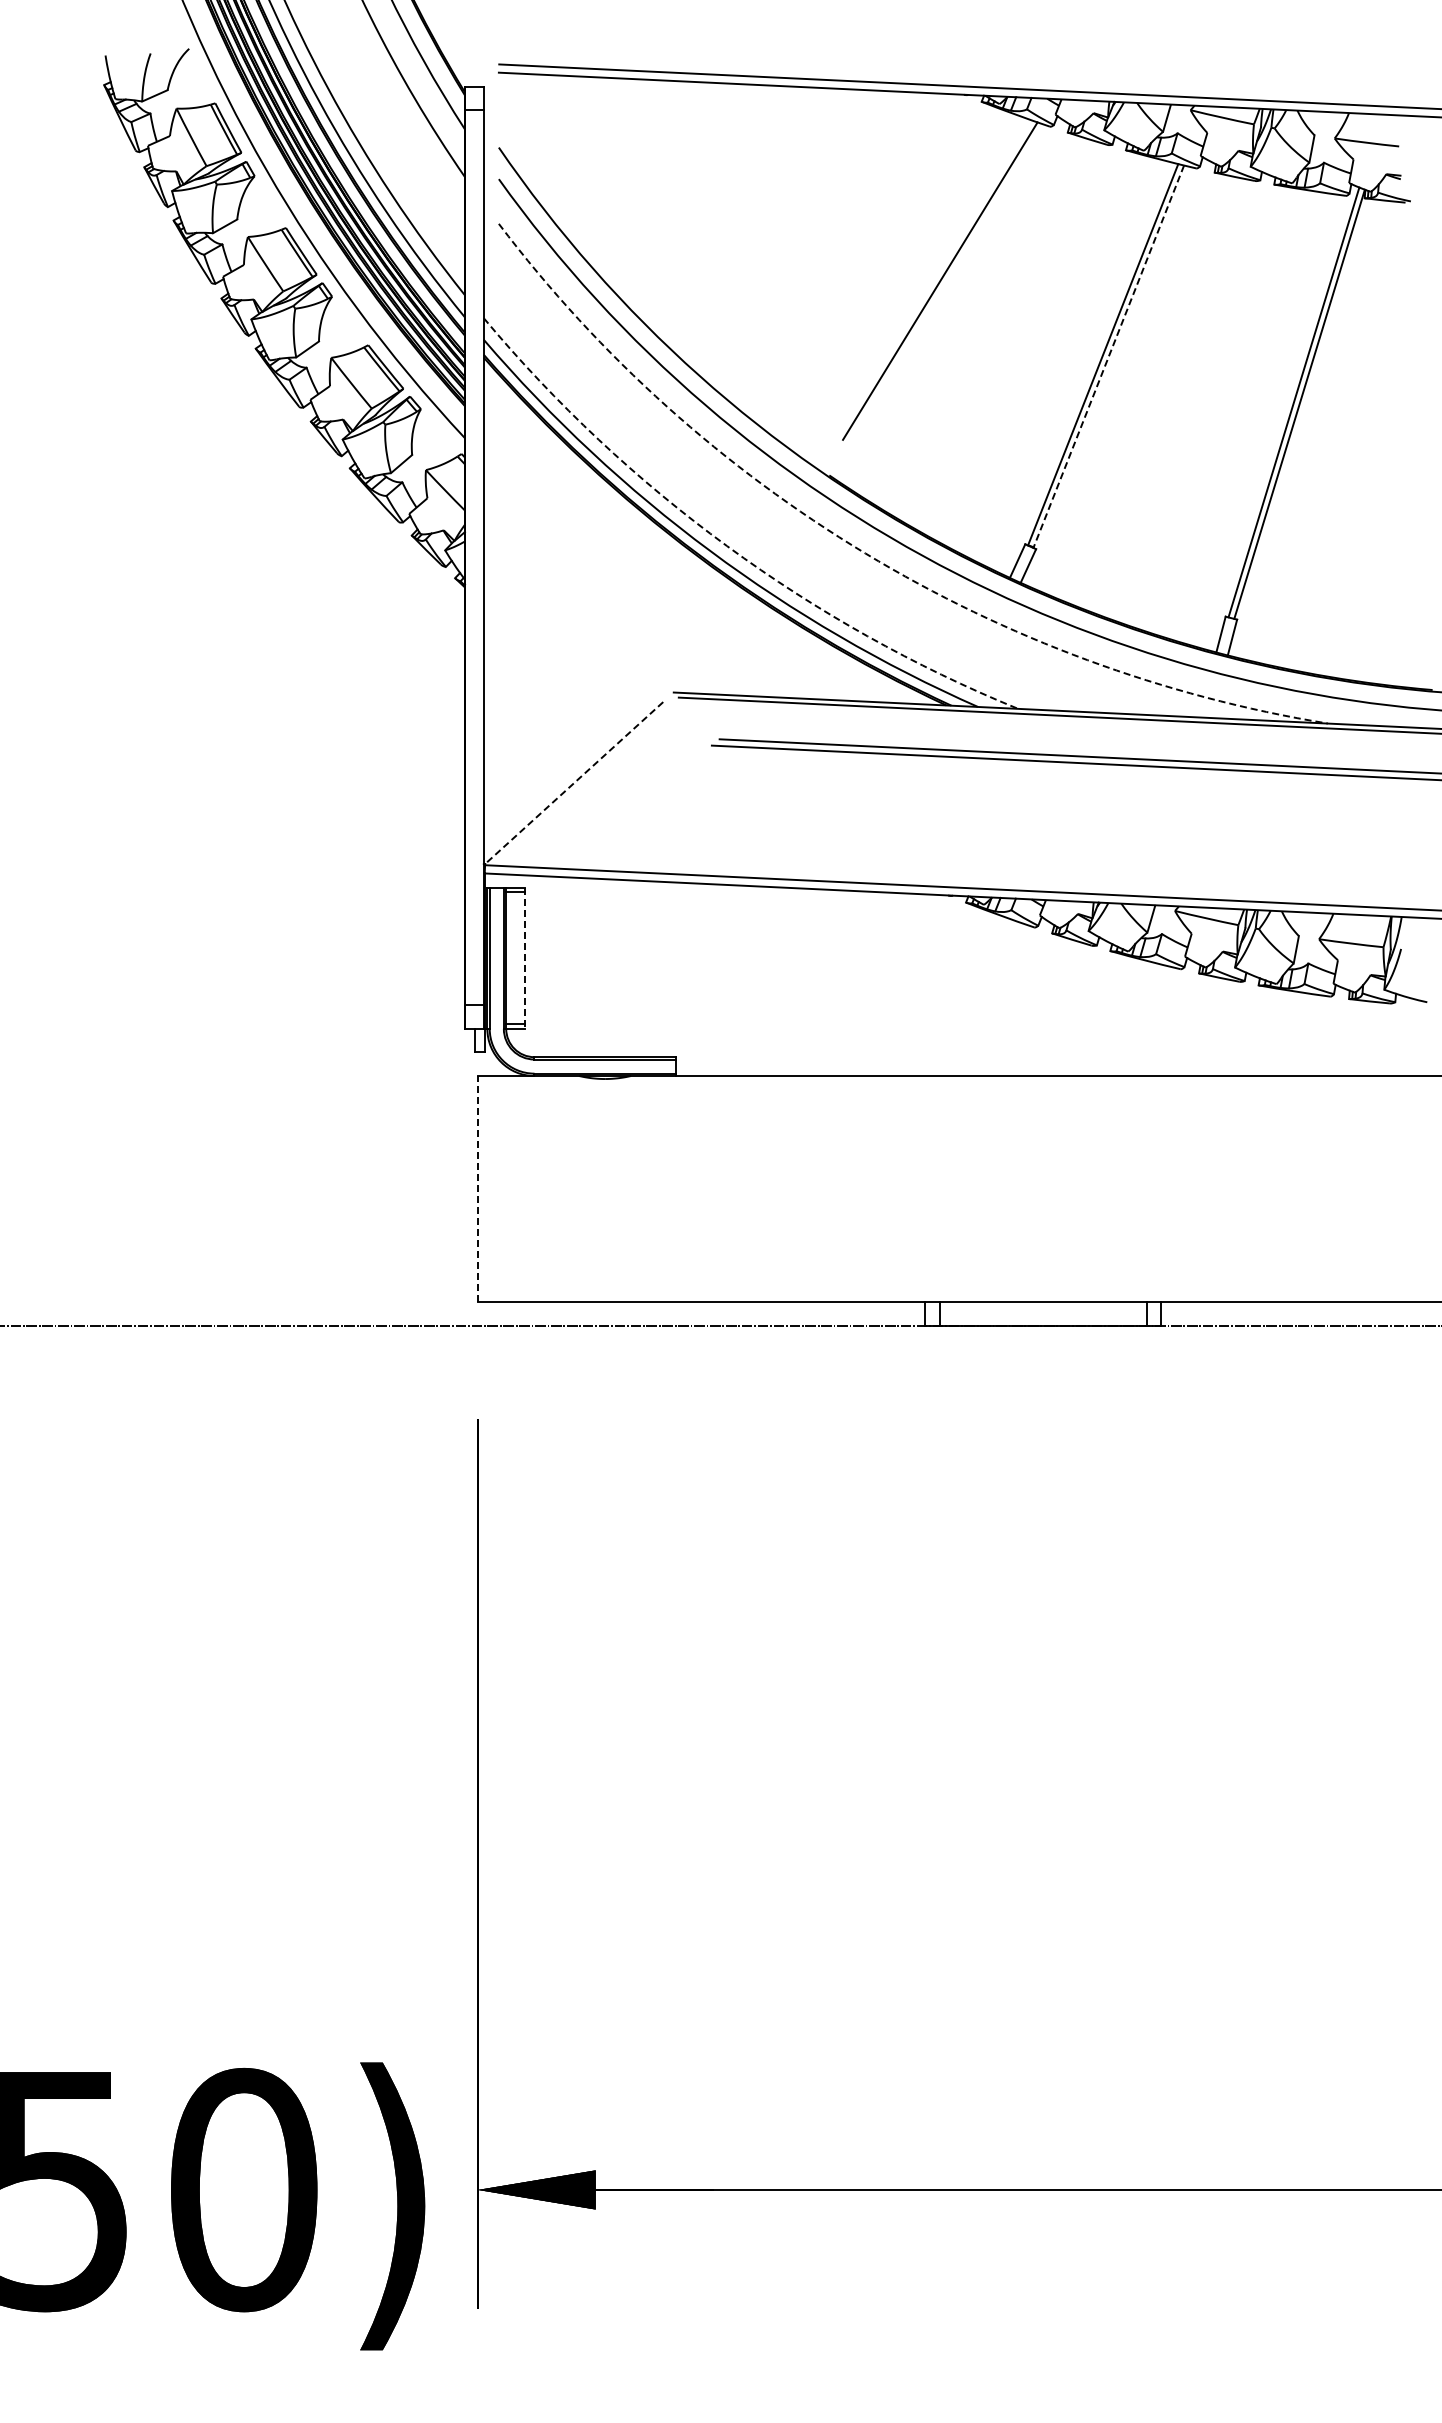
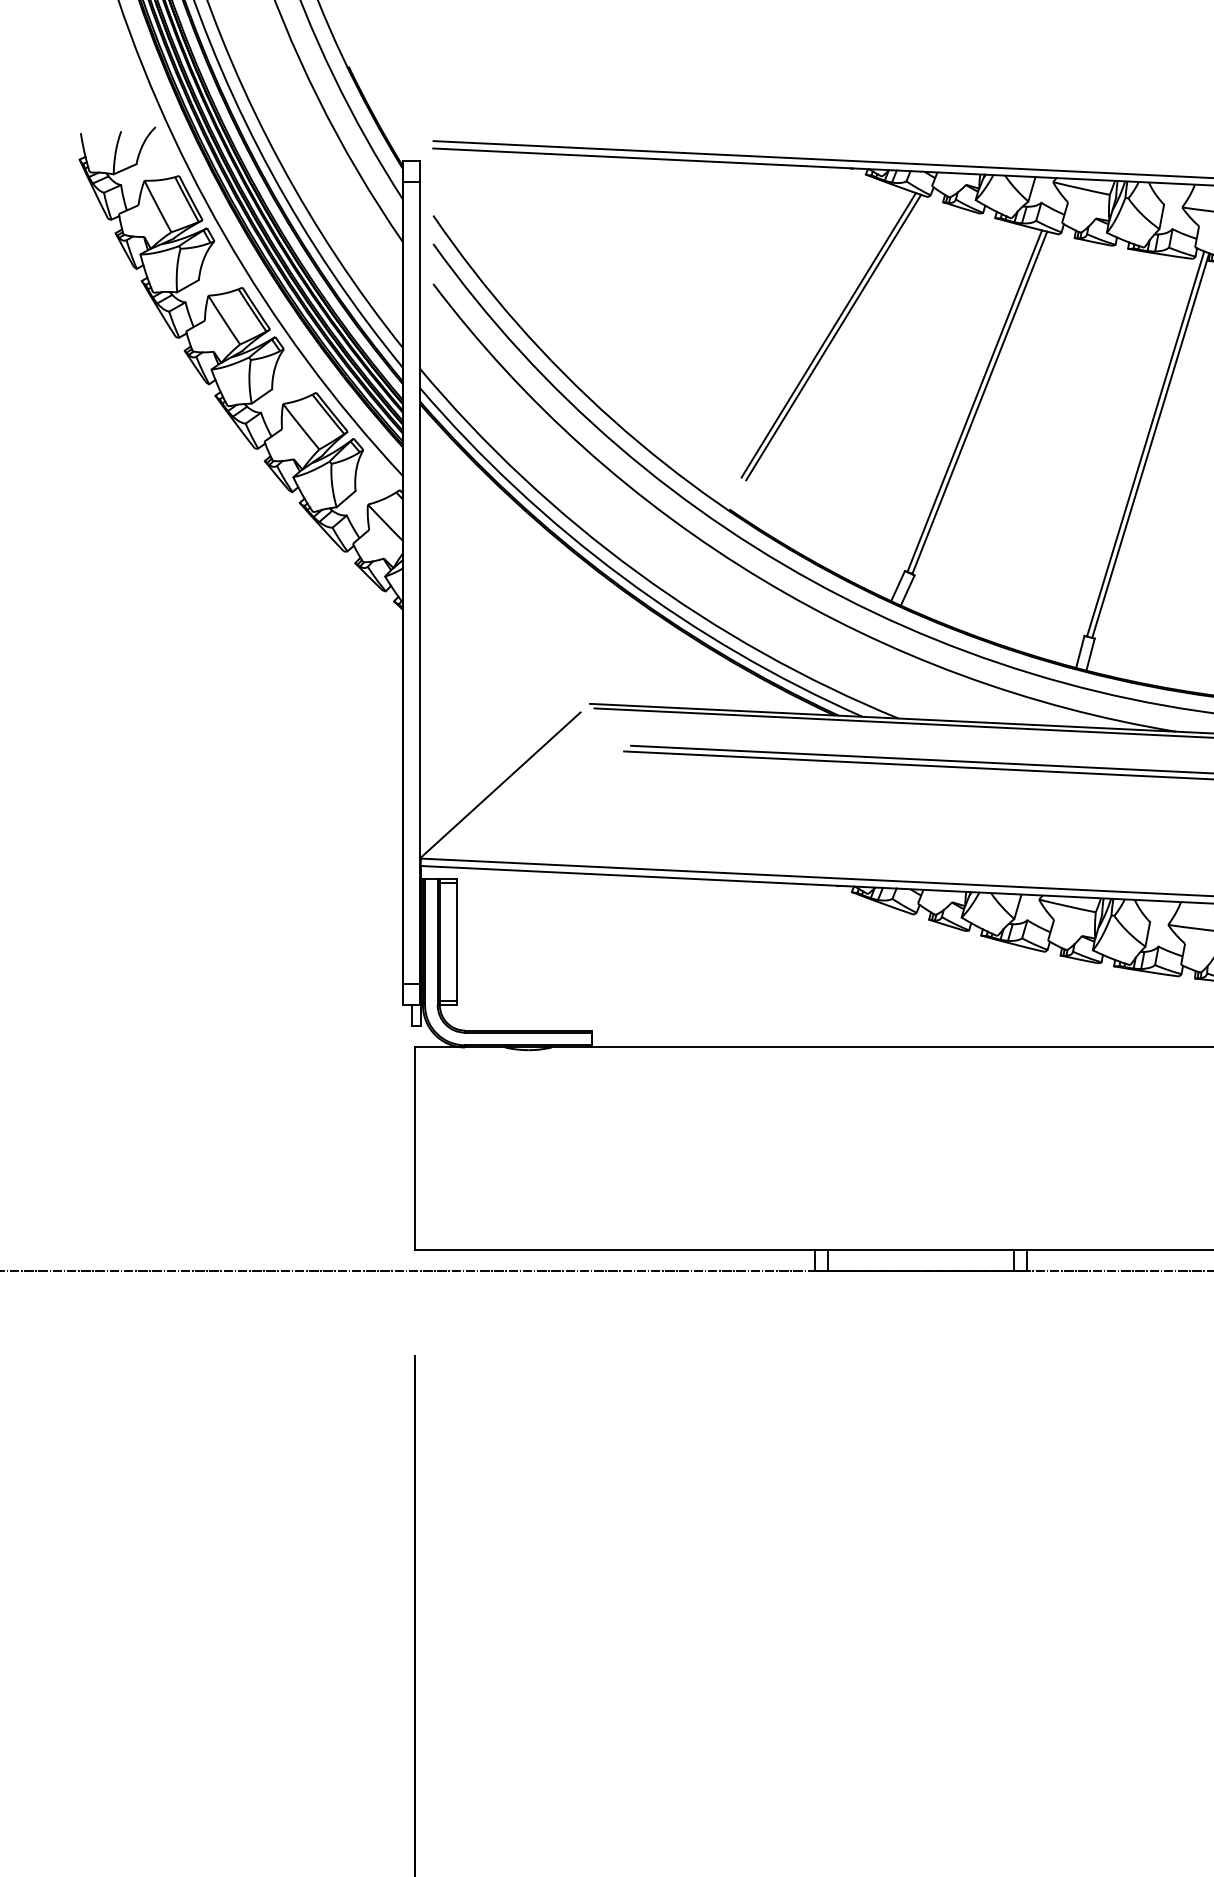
line: (945, 283) -> (833, 337), added
line: (1108, 357) -> (979, 403), dashed -> solid
arc: (727, 546) -> (638, 573), dashed -> solid
arc: (865, 553) -> (761, 579), dashed -> solid
line: (573, 783) -> (500, 785), dashed -> solid
line: (525, 958) -> (457, 942), dashed -> solid
line: (477, 1188) -> (414, 1148), dashed -> solid

